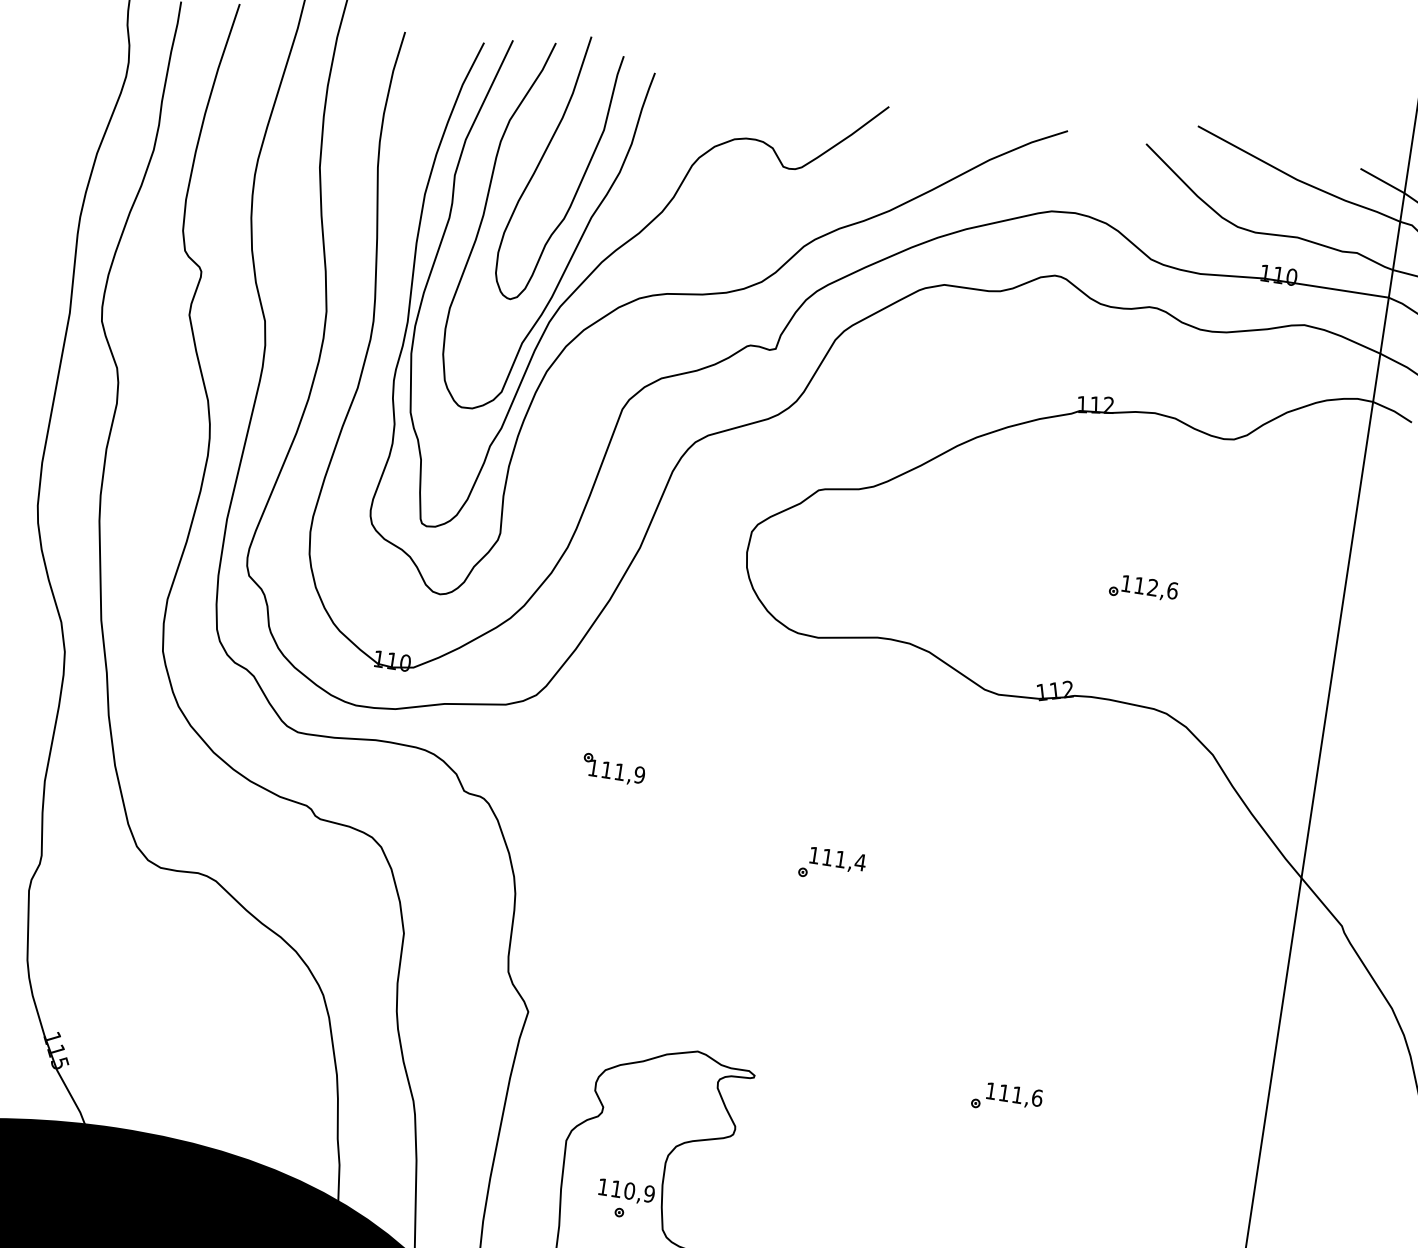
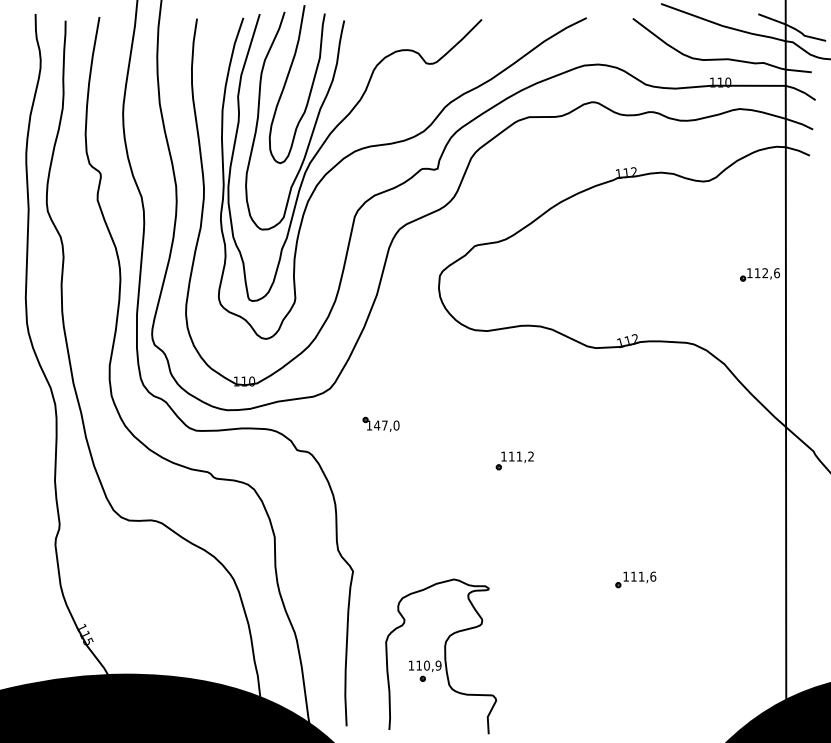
part: (1142, 588) -> (759, 274), moved
text: (622, 772) -> (386, 425), 111,9 -> 147,0
text: (859, 862) -> (530, 456), 111,4 -> 111,2

